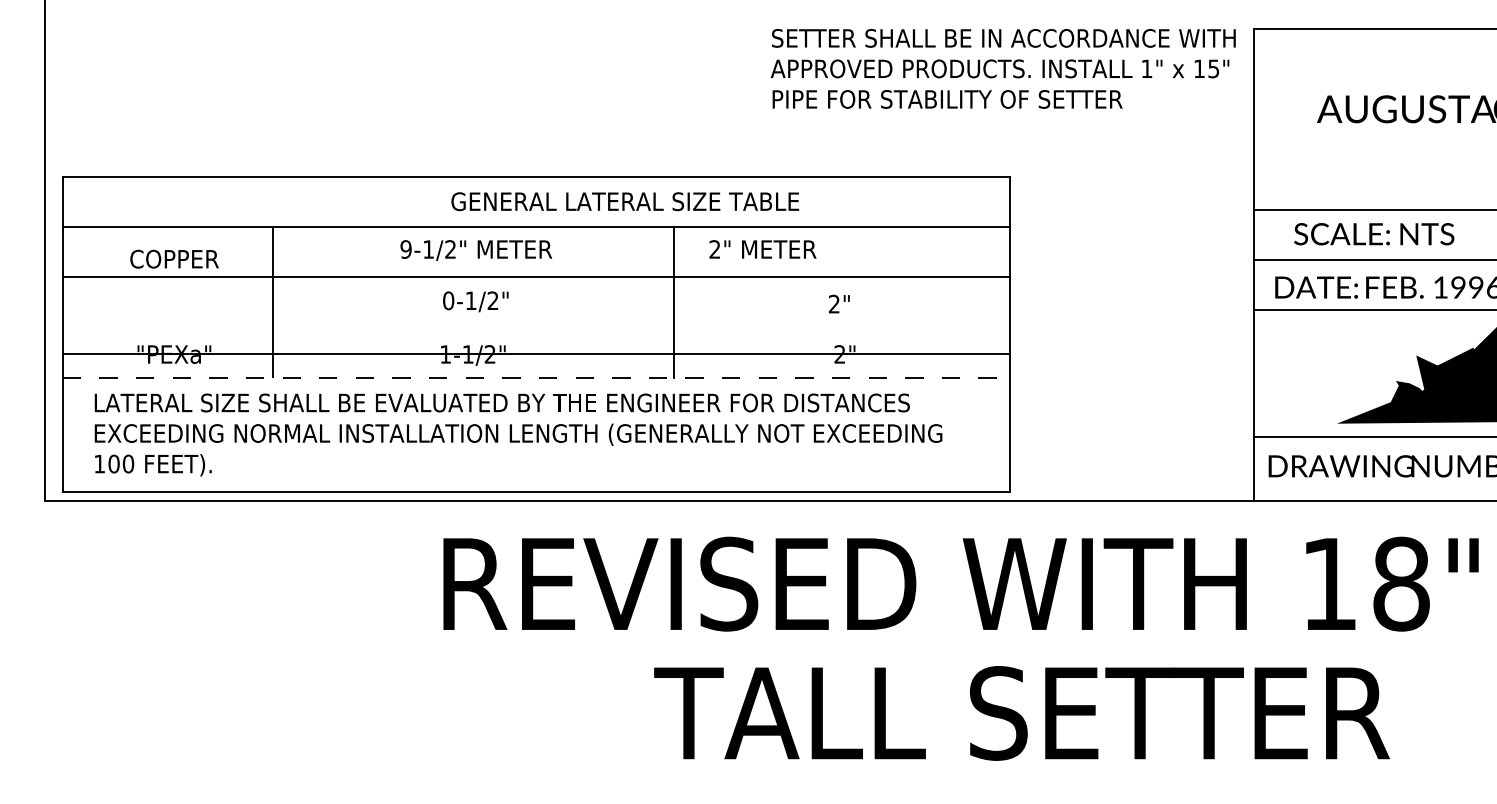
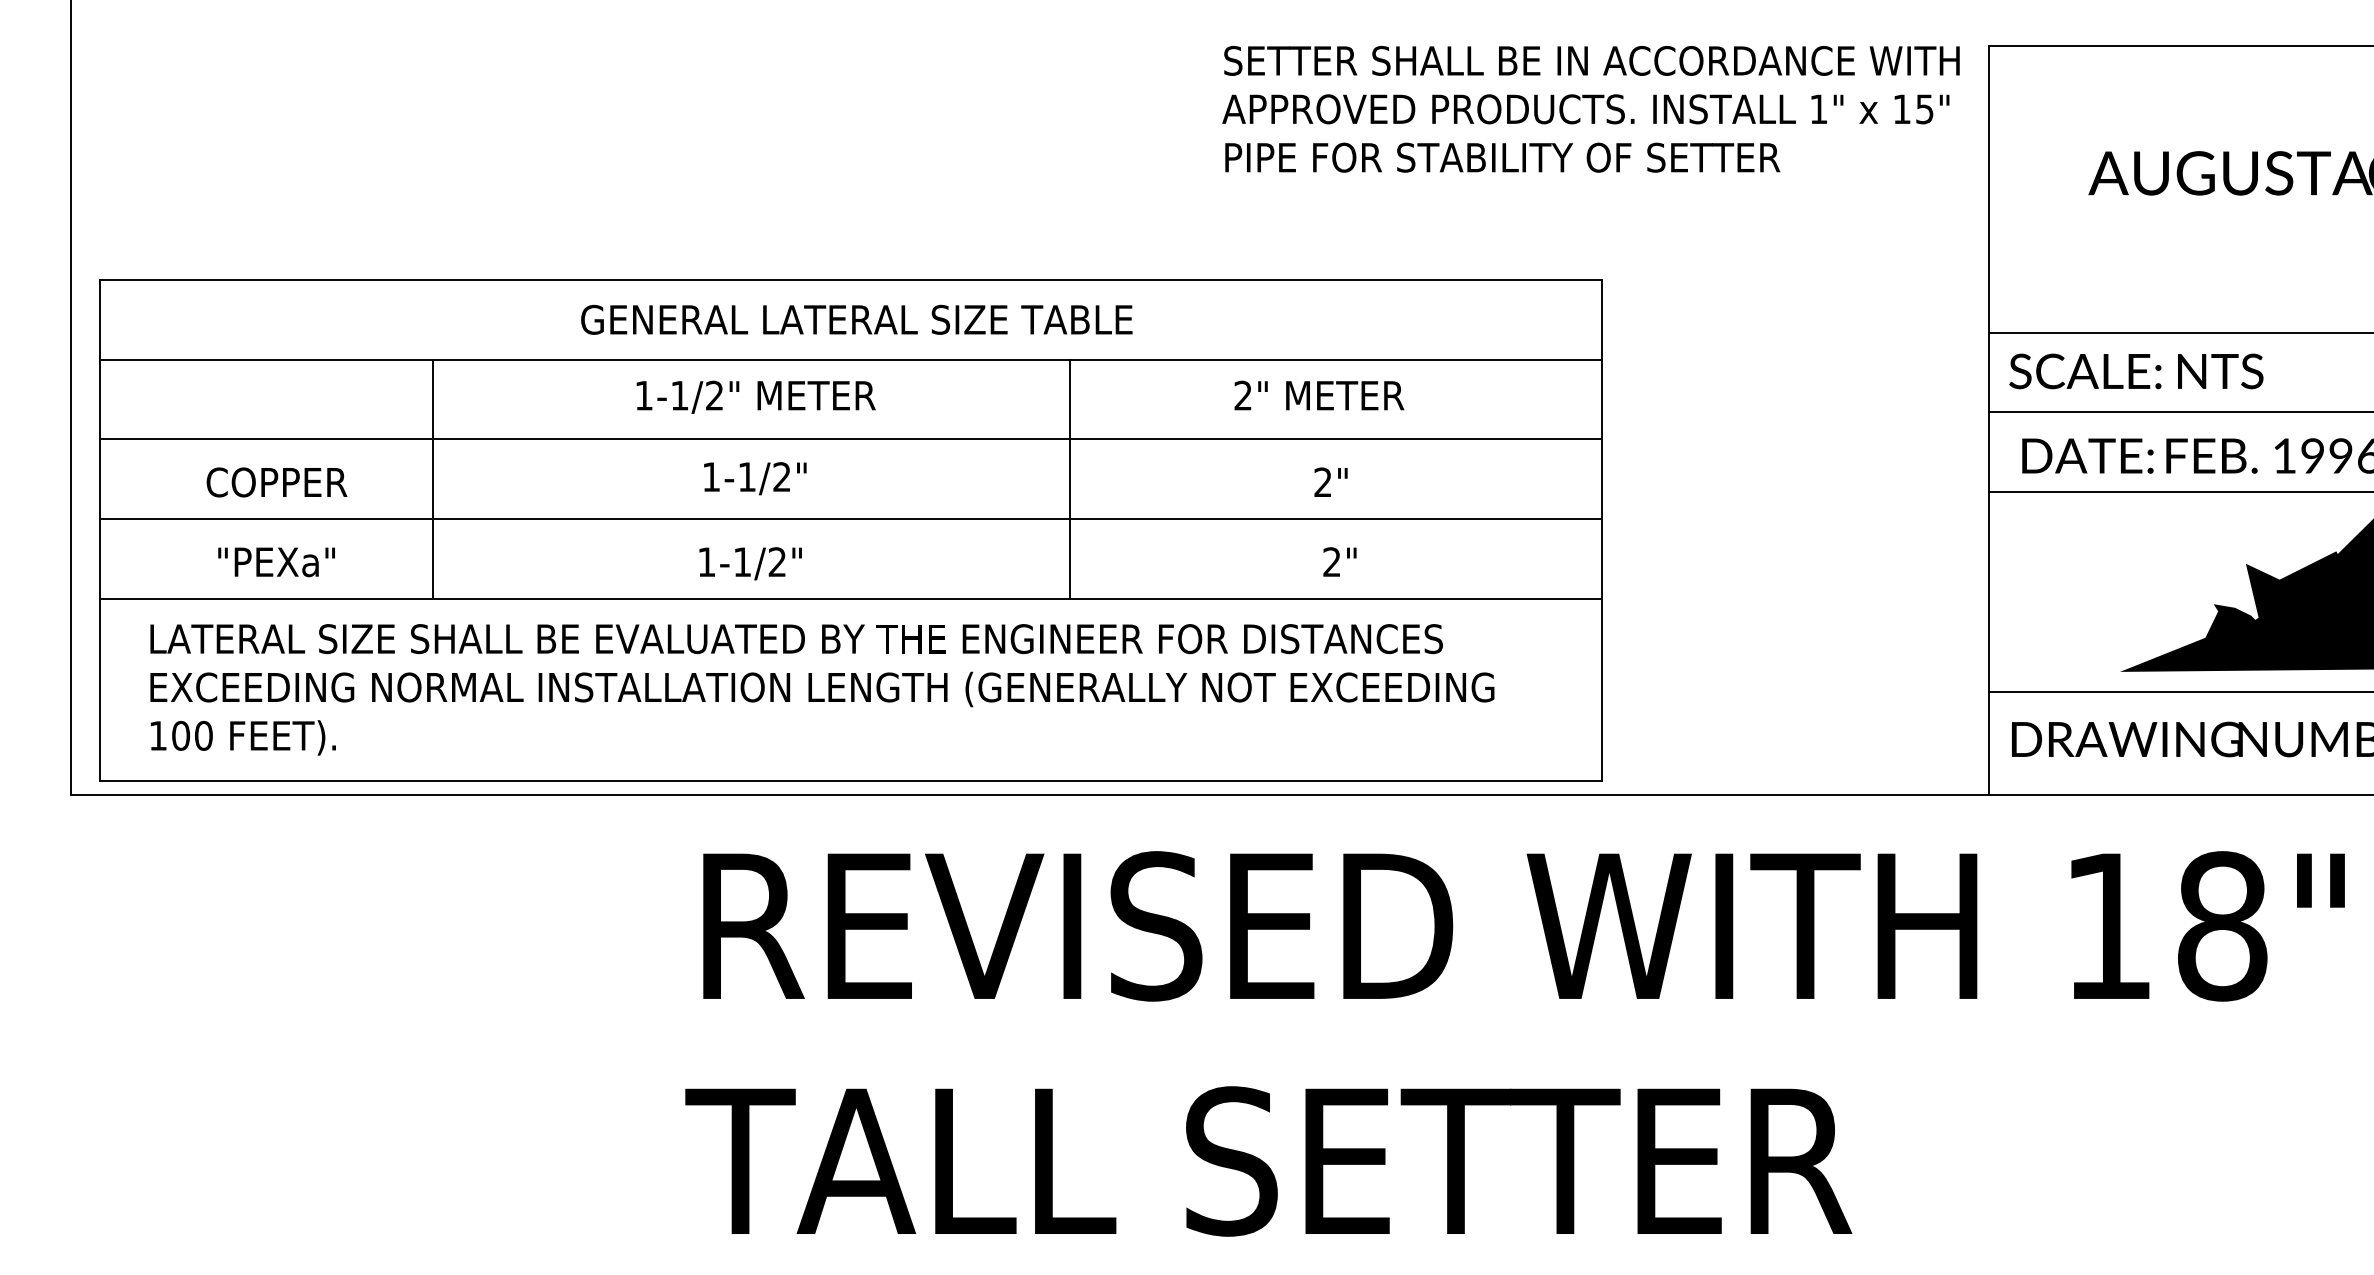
text: (625, 201) -> (857, 319), moved
text: (1374, 234) -> (2136, 371), moved
text: (405, 249) -> (643, 395), 9-1/2" -> 1-1/2"
text: (762, 249) -> (1318, 395), moved
text: (174, 258) -> (276, 481), moved
text: (448, 300) -> (711, 476), 0-1/2" -> 1-1/2"
line: (536, 354) -> (850, 519), moved
line: (536, 377) -> (850, 598), dashed -> solid
text: (1021, 713) -> (1267, 1161), moved

